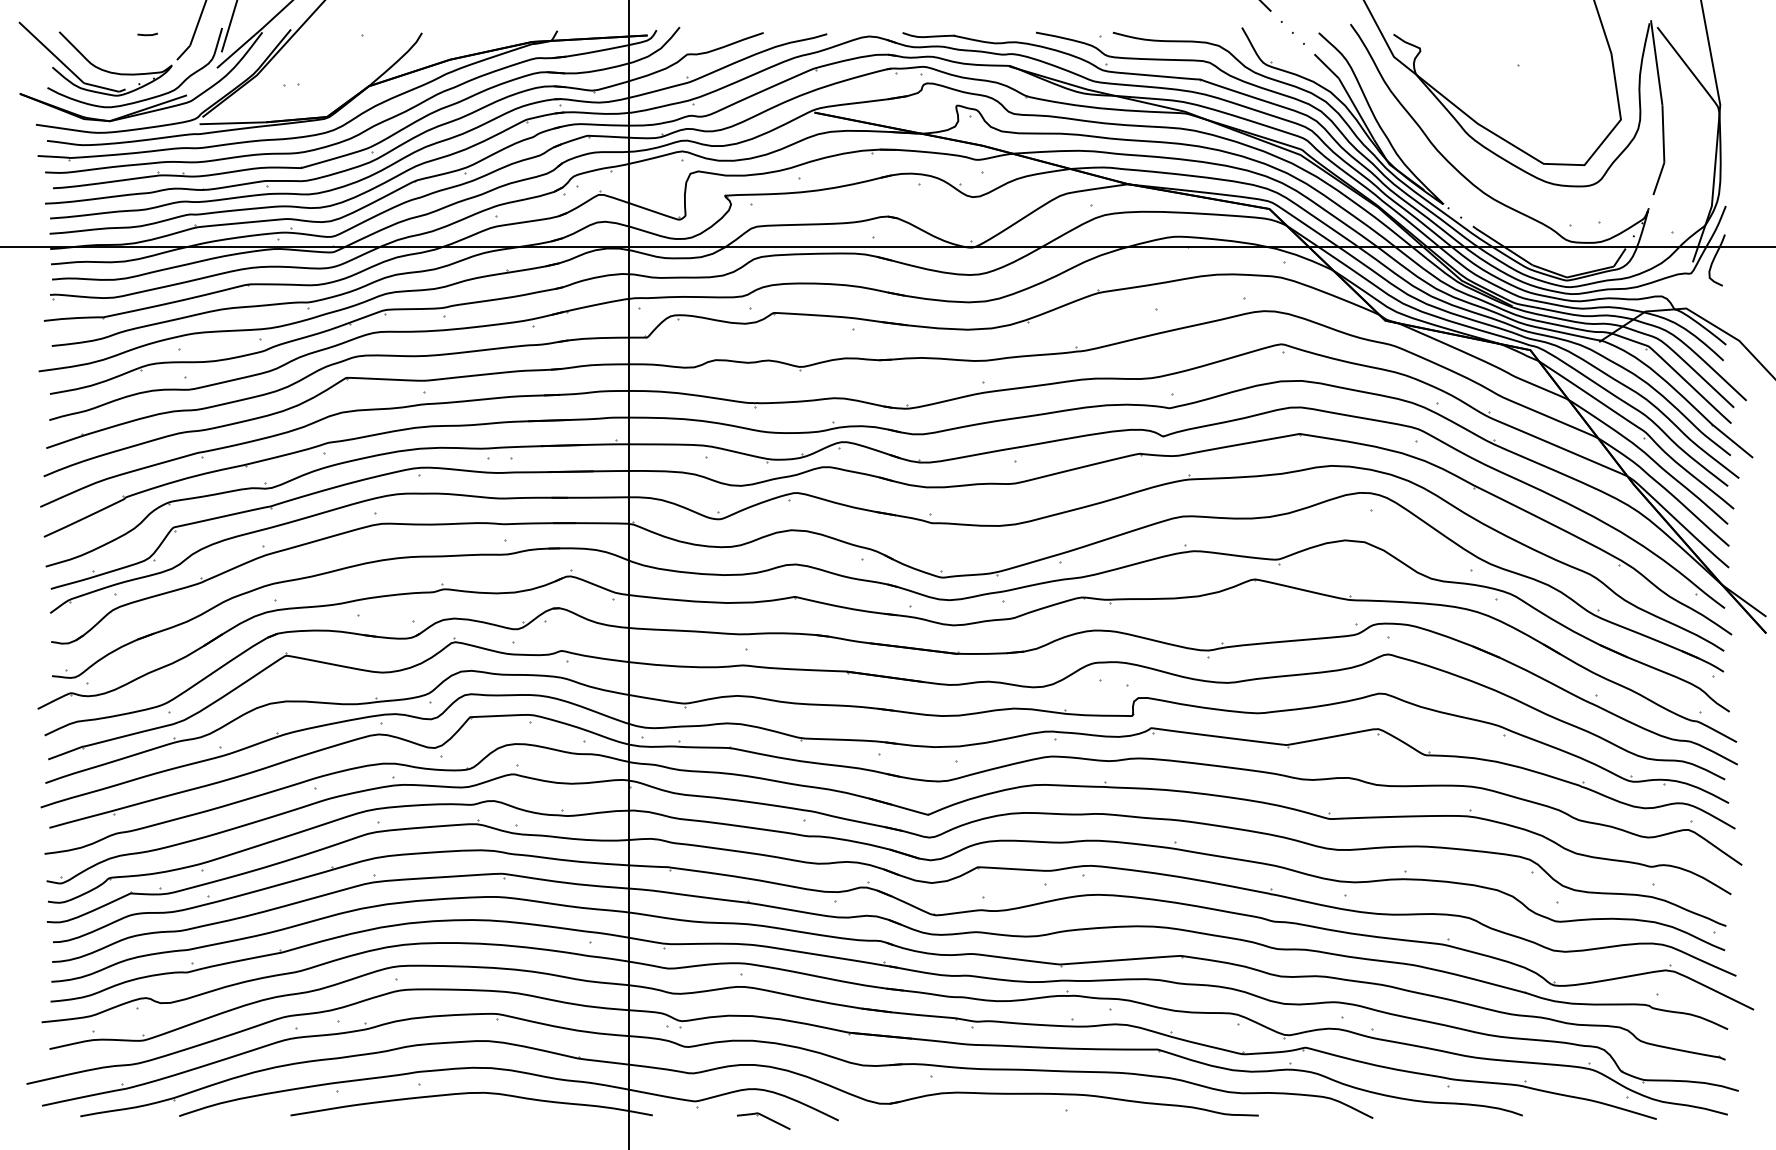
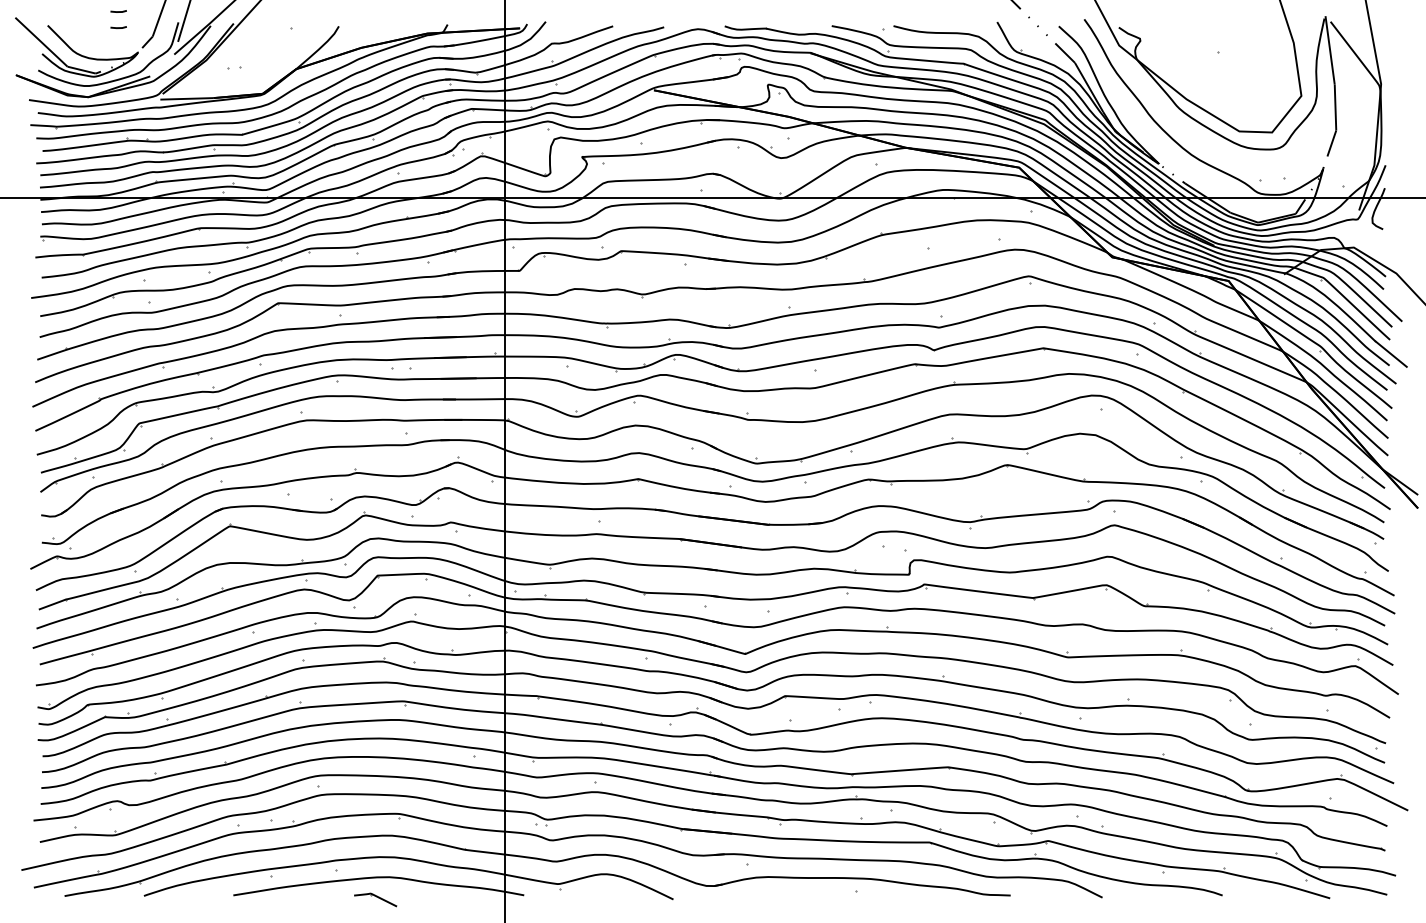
line: (147, 14) -> (118, 11), added
part: (763, 1120) -> (375, 899), moved

